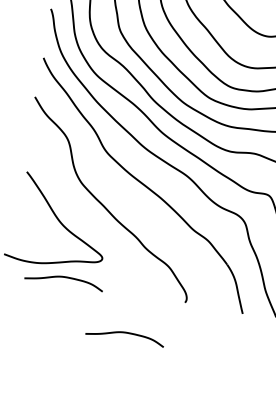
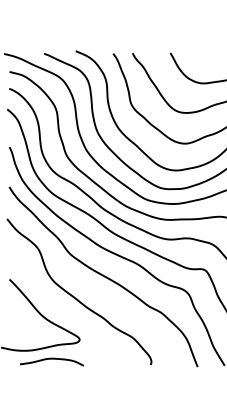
curve: (125, 333) -> (106, 396), removed

